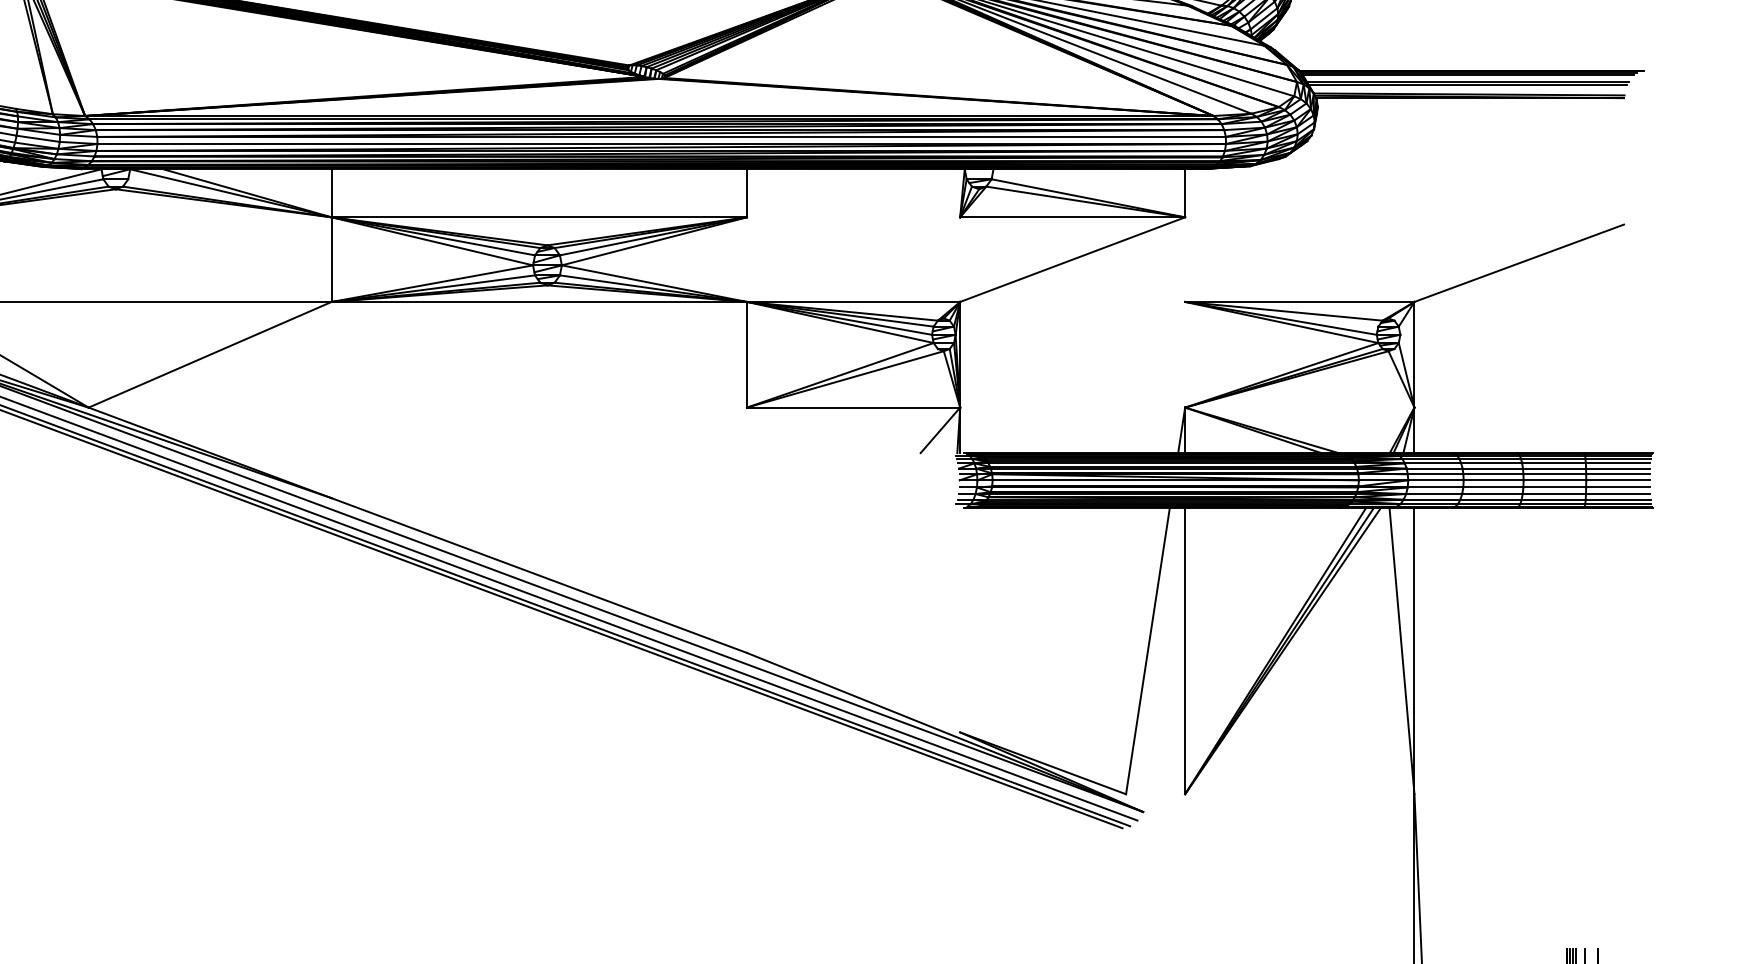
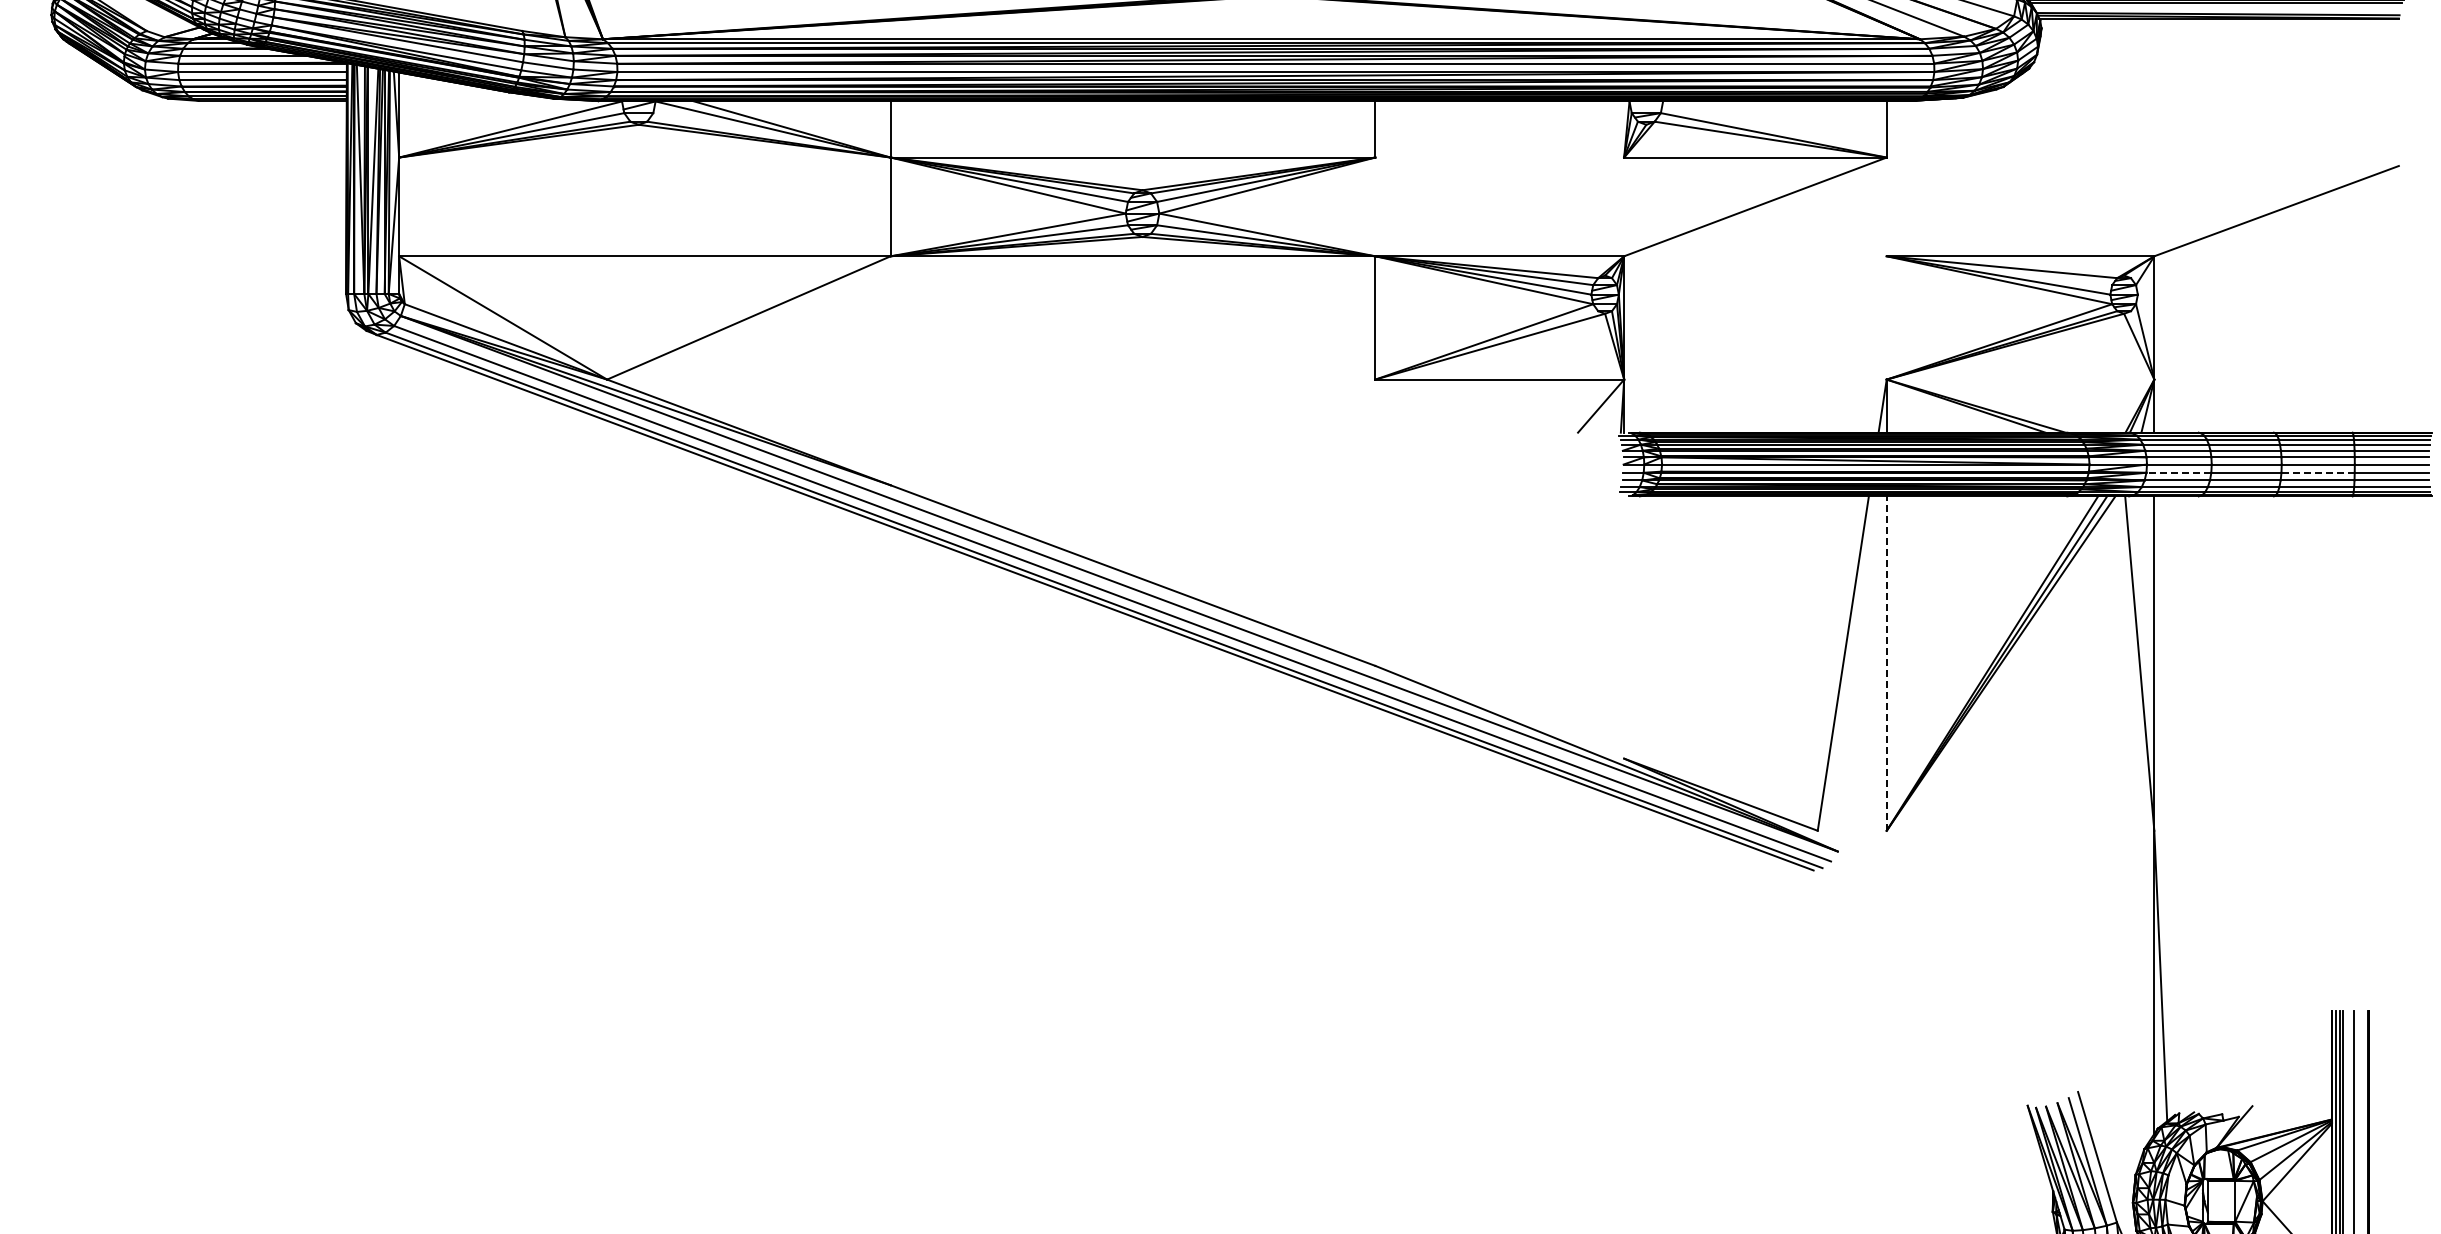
line: (1435, 487) -> (2178, 472), solid -> dashed
line: (1555, 487) -> (2318, 472), solid -> dashed
line: (1184, 650) -> (1886, 663), solid -> dashed

